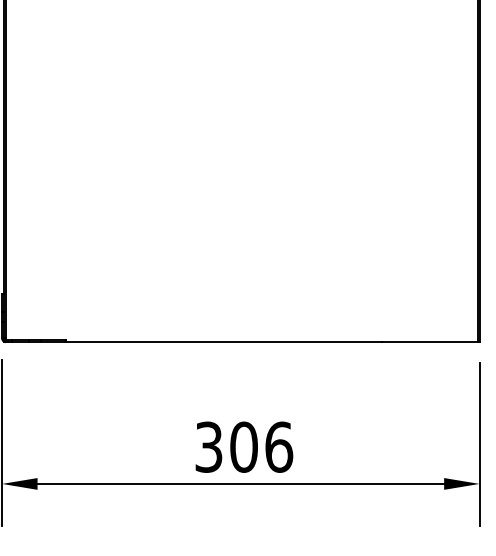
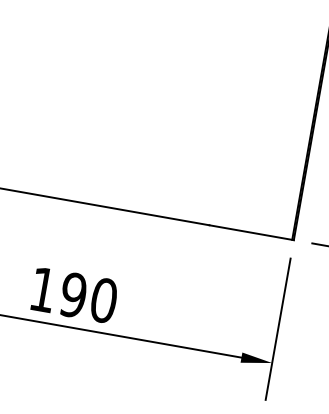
text: (244, 446) -> (74, 294), 306 -> 190

